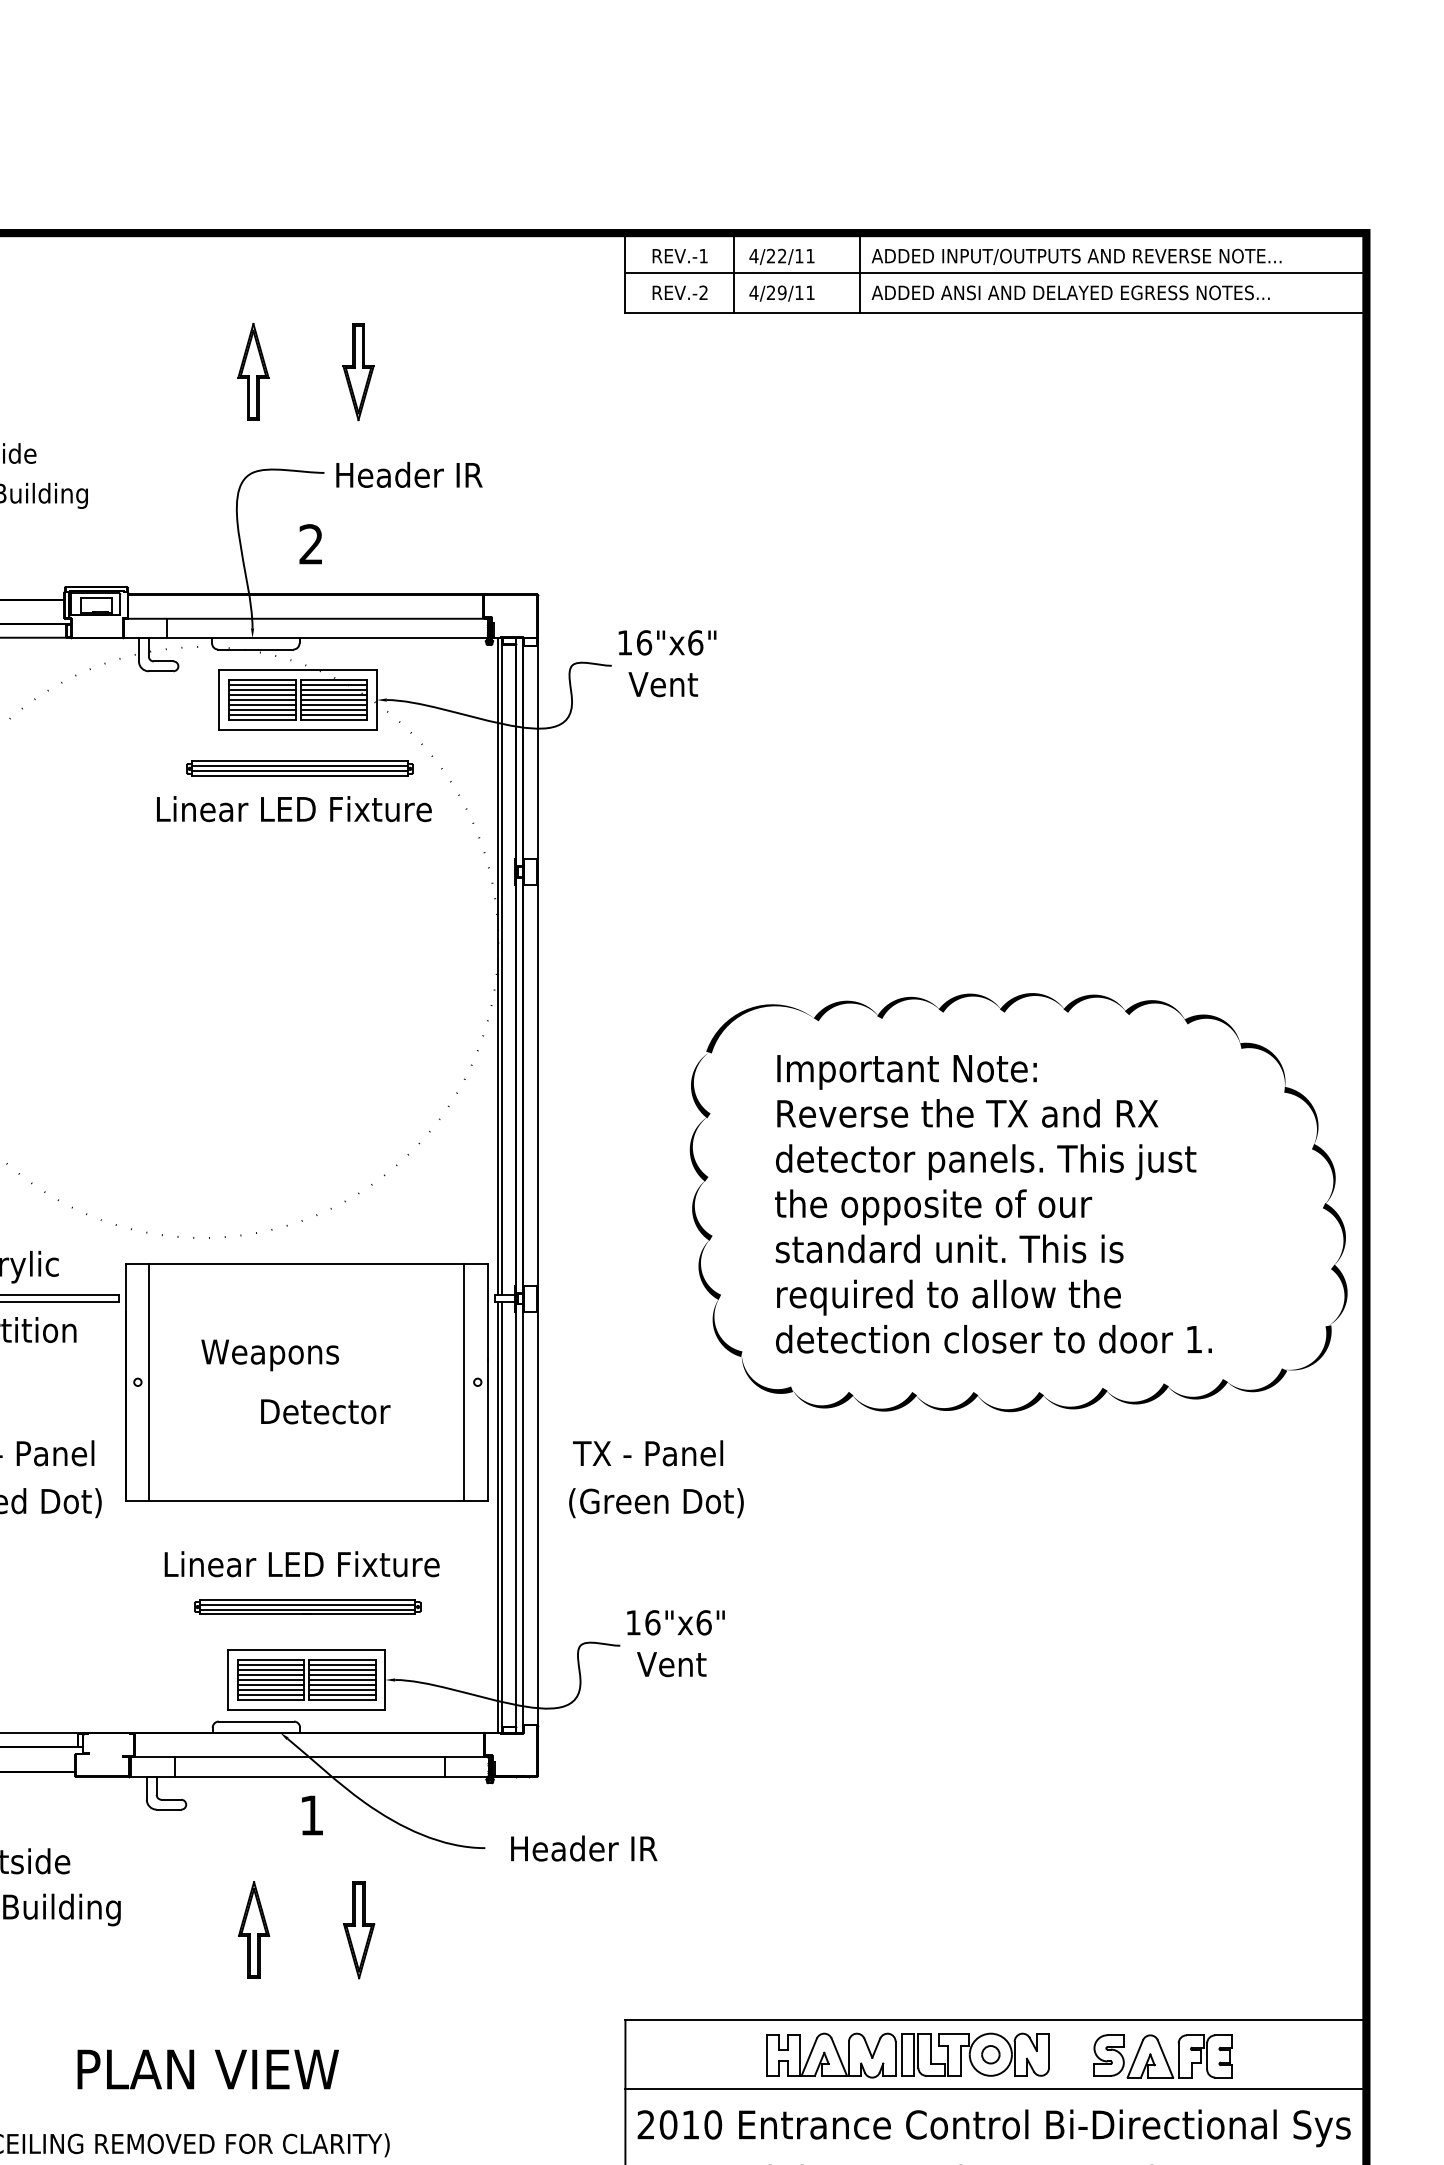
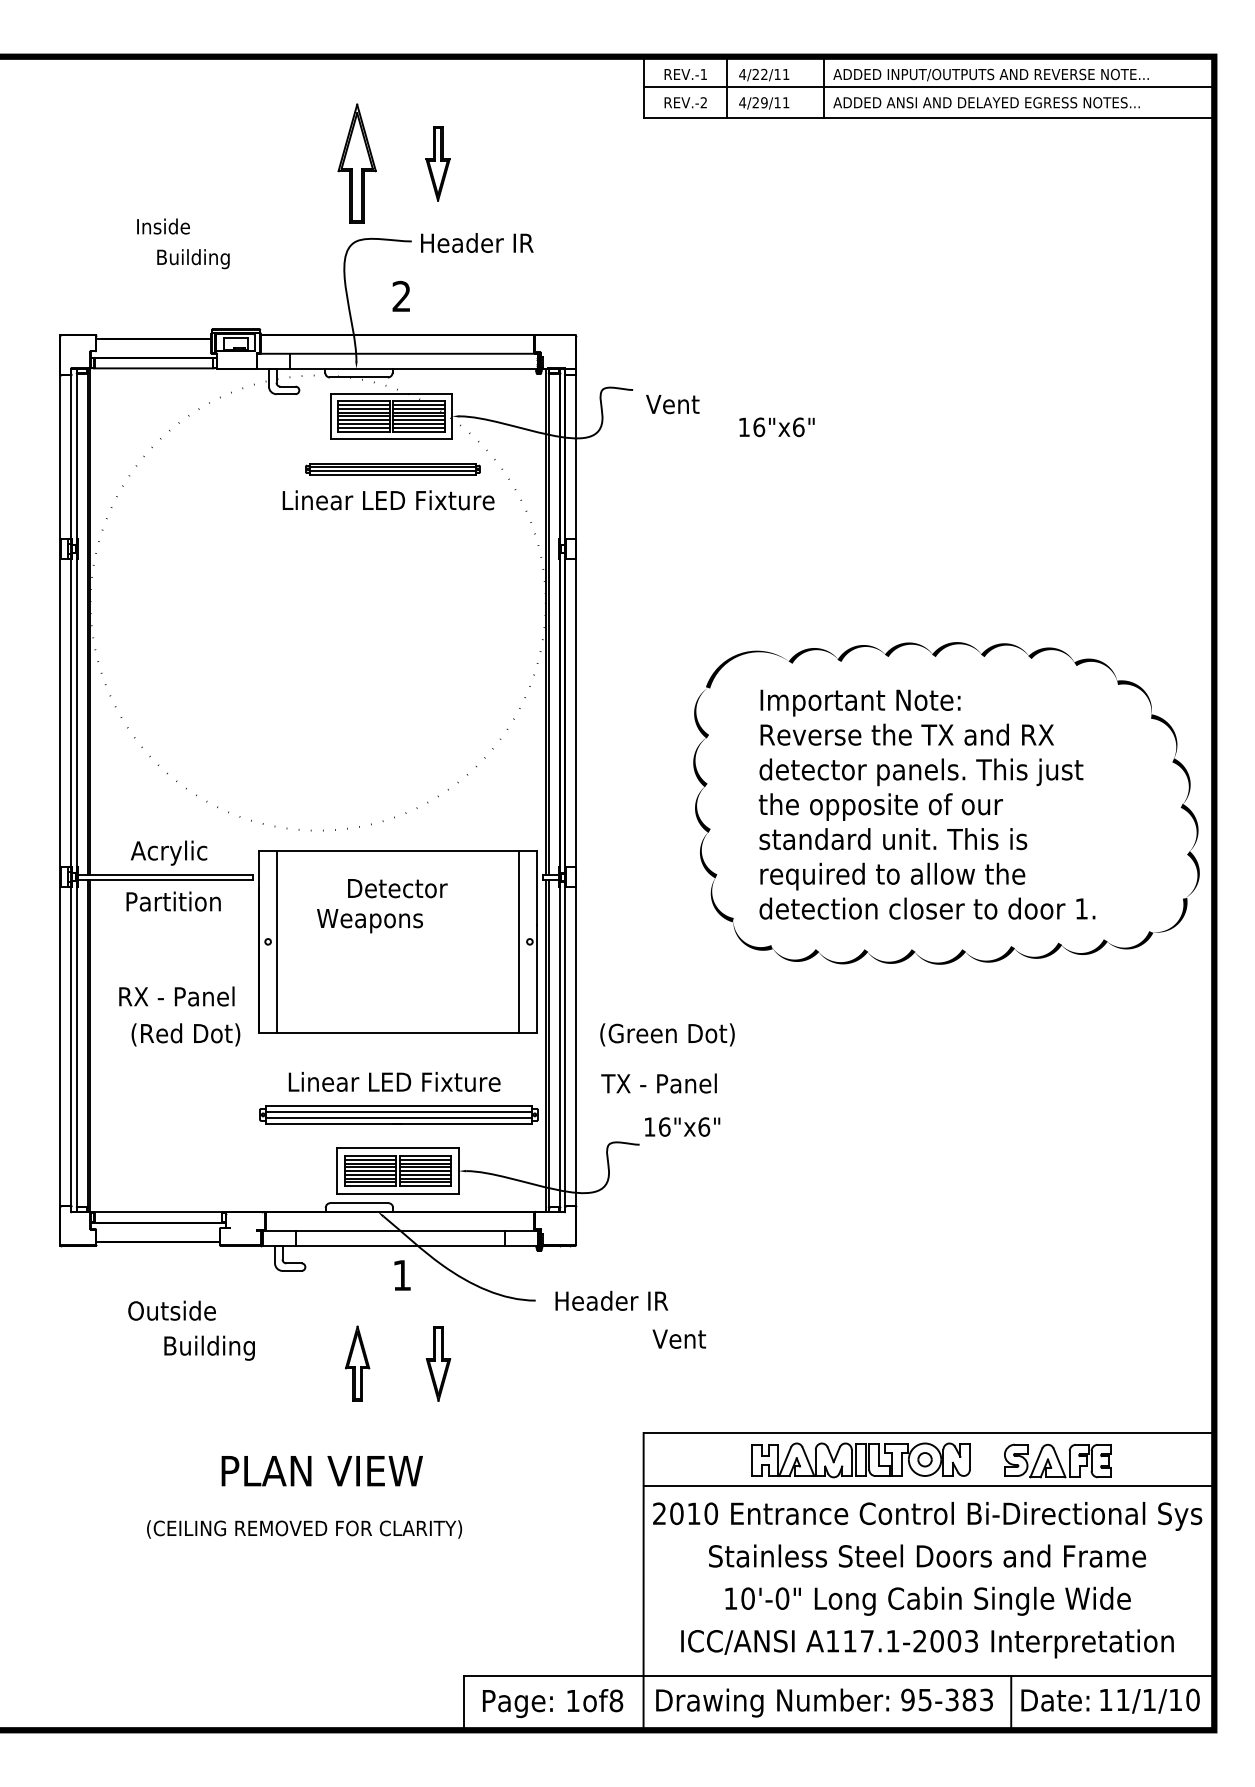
part: (252, 371) -> (356, 163), size x1.6
text: (666, 643) -> (776, 427), moved
text: (325, 1411) -> (397, 888), moved
text: (647, 1453) -> (658, 1083), moved
part: (307, 1606) -> (398, 1114), size x1.6
text: (672, 1663) -> (679, 1338), moved

